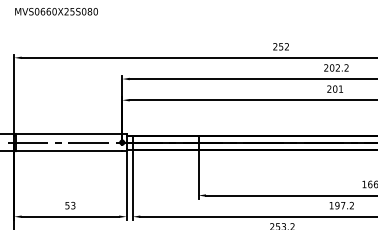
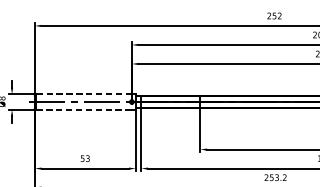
line: (68, 134) -> (83, 94), solid -> dashed
line: (69, 151) -> (84, 110), solid -> dashed

